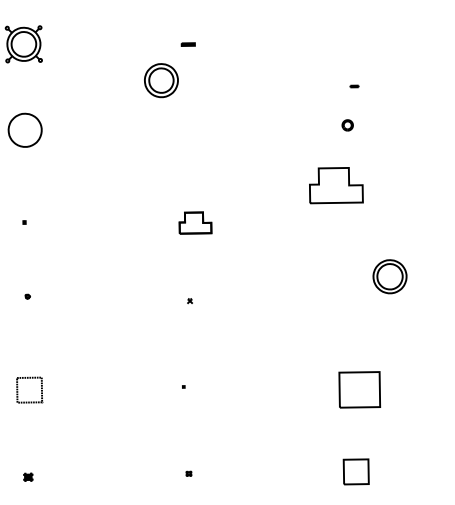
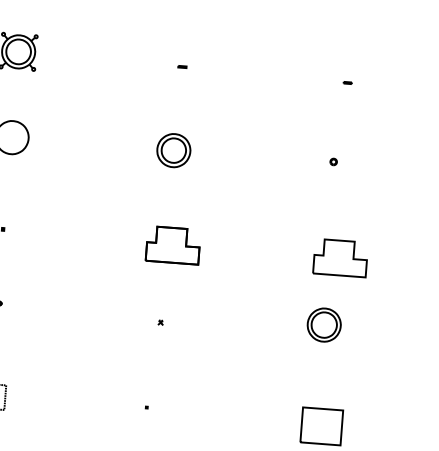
part: (188, 44) -> (182, 66), size x0.62
part: (161, 80) -> (173, 150), moved
part: (354, 86) -> (347, 82), moved
part: (347, 125) -> (333, 162), size x0.62
part: (336, 185) -> (340, 258), moved
part: (195, 222) -> (173, 244), size x1.67
part: (389, 276) -> (323, 324), moved

